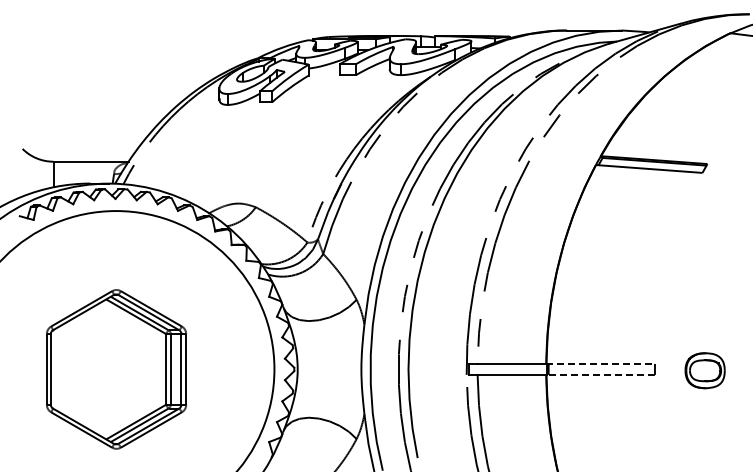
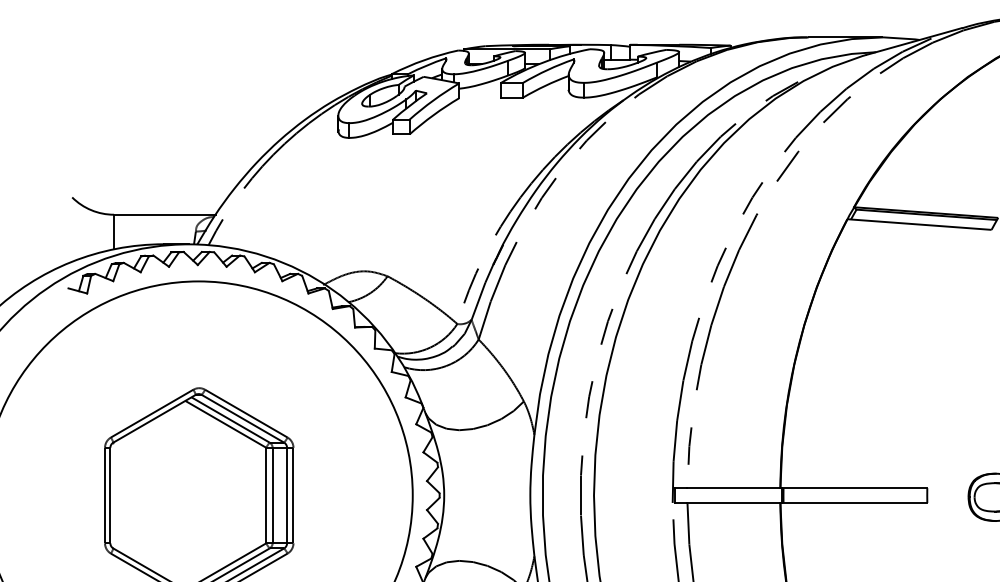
line: (601, 363) -> (854, 487), dashed -> solid
line: (600, 374) -> (853, 502), dashed -> solid

